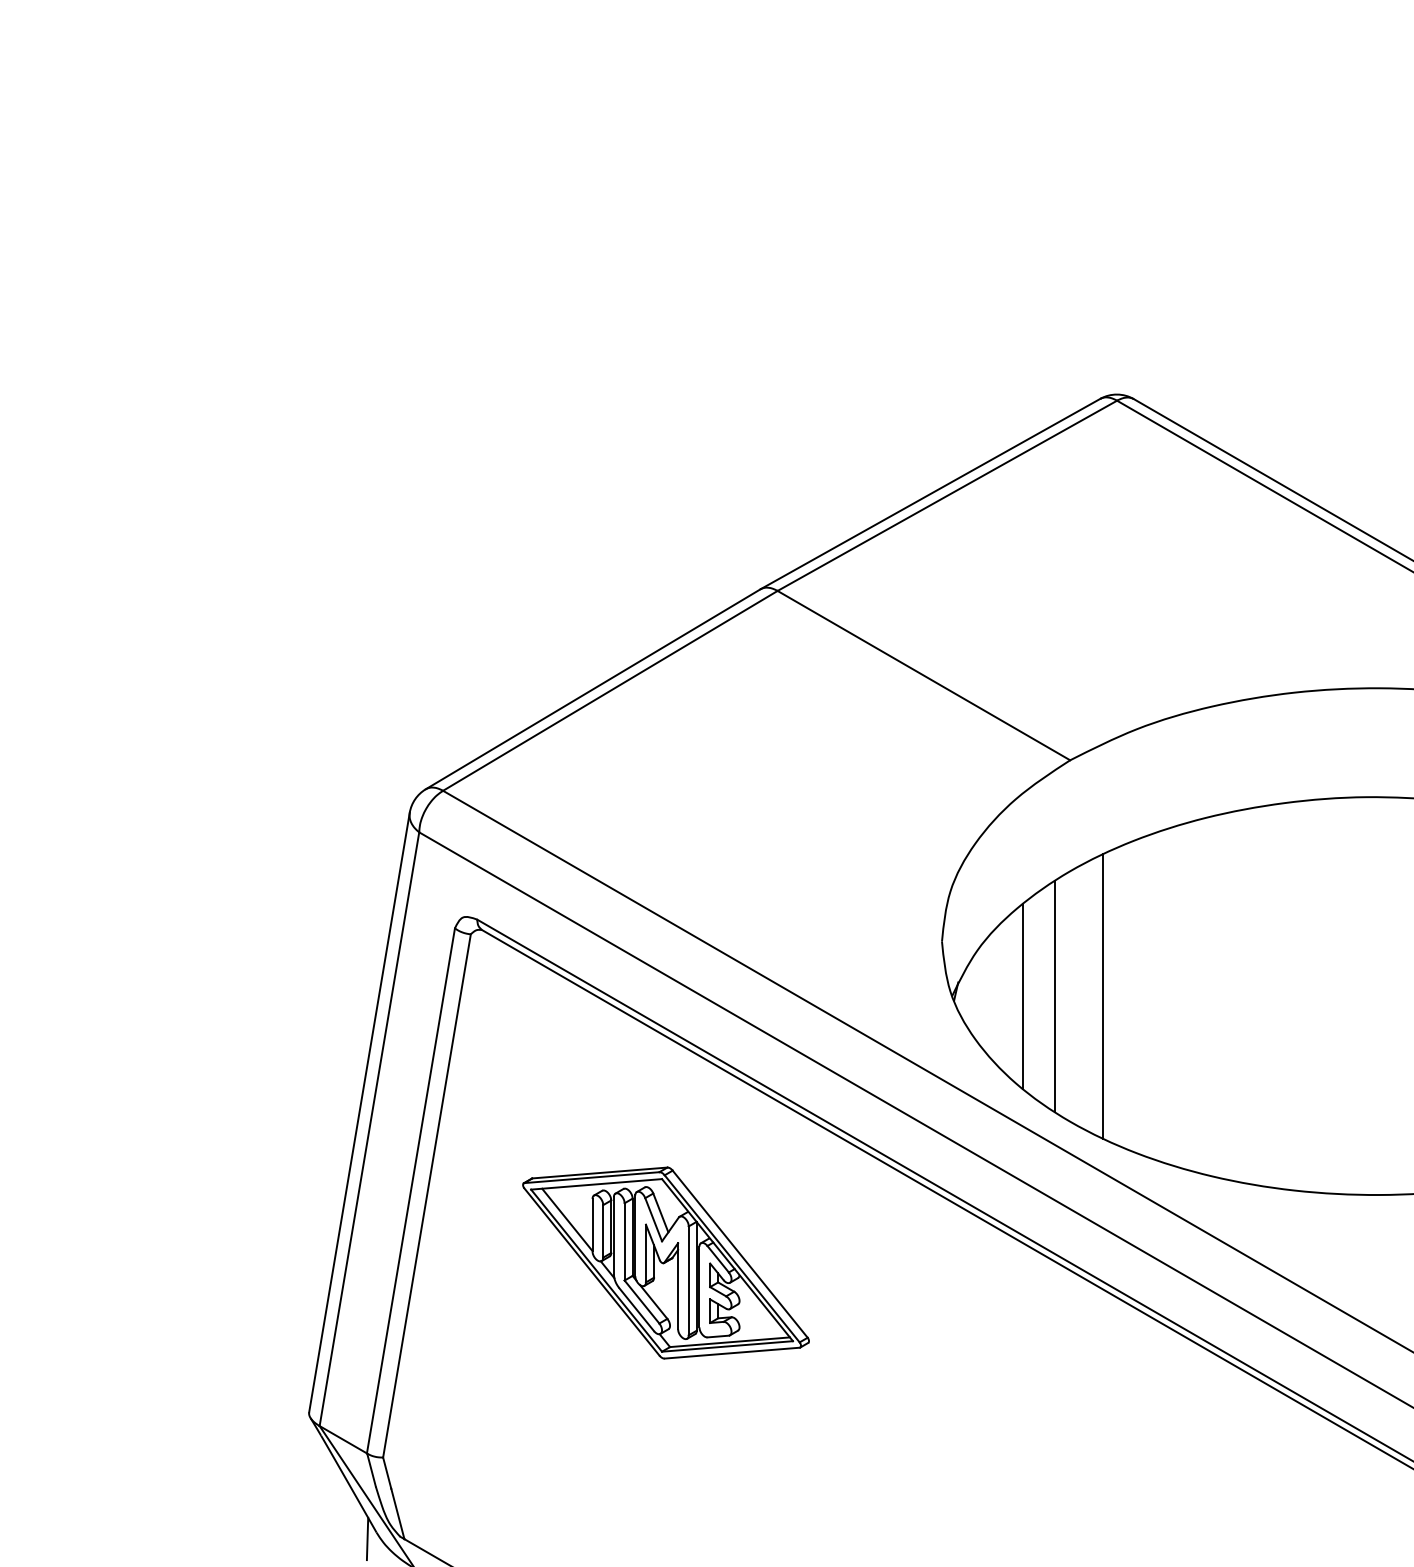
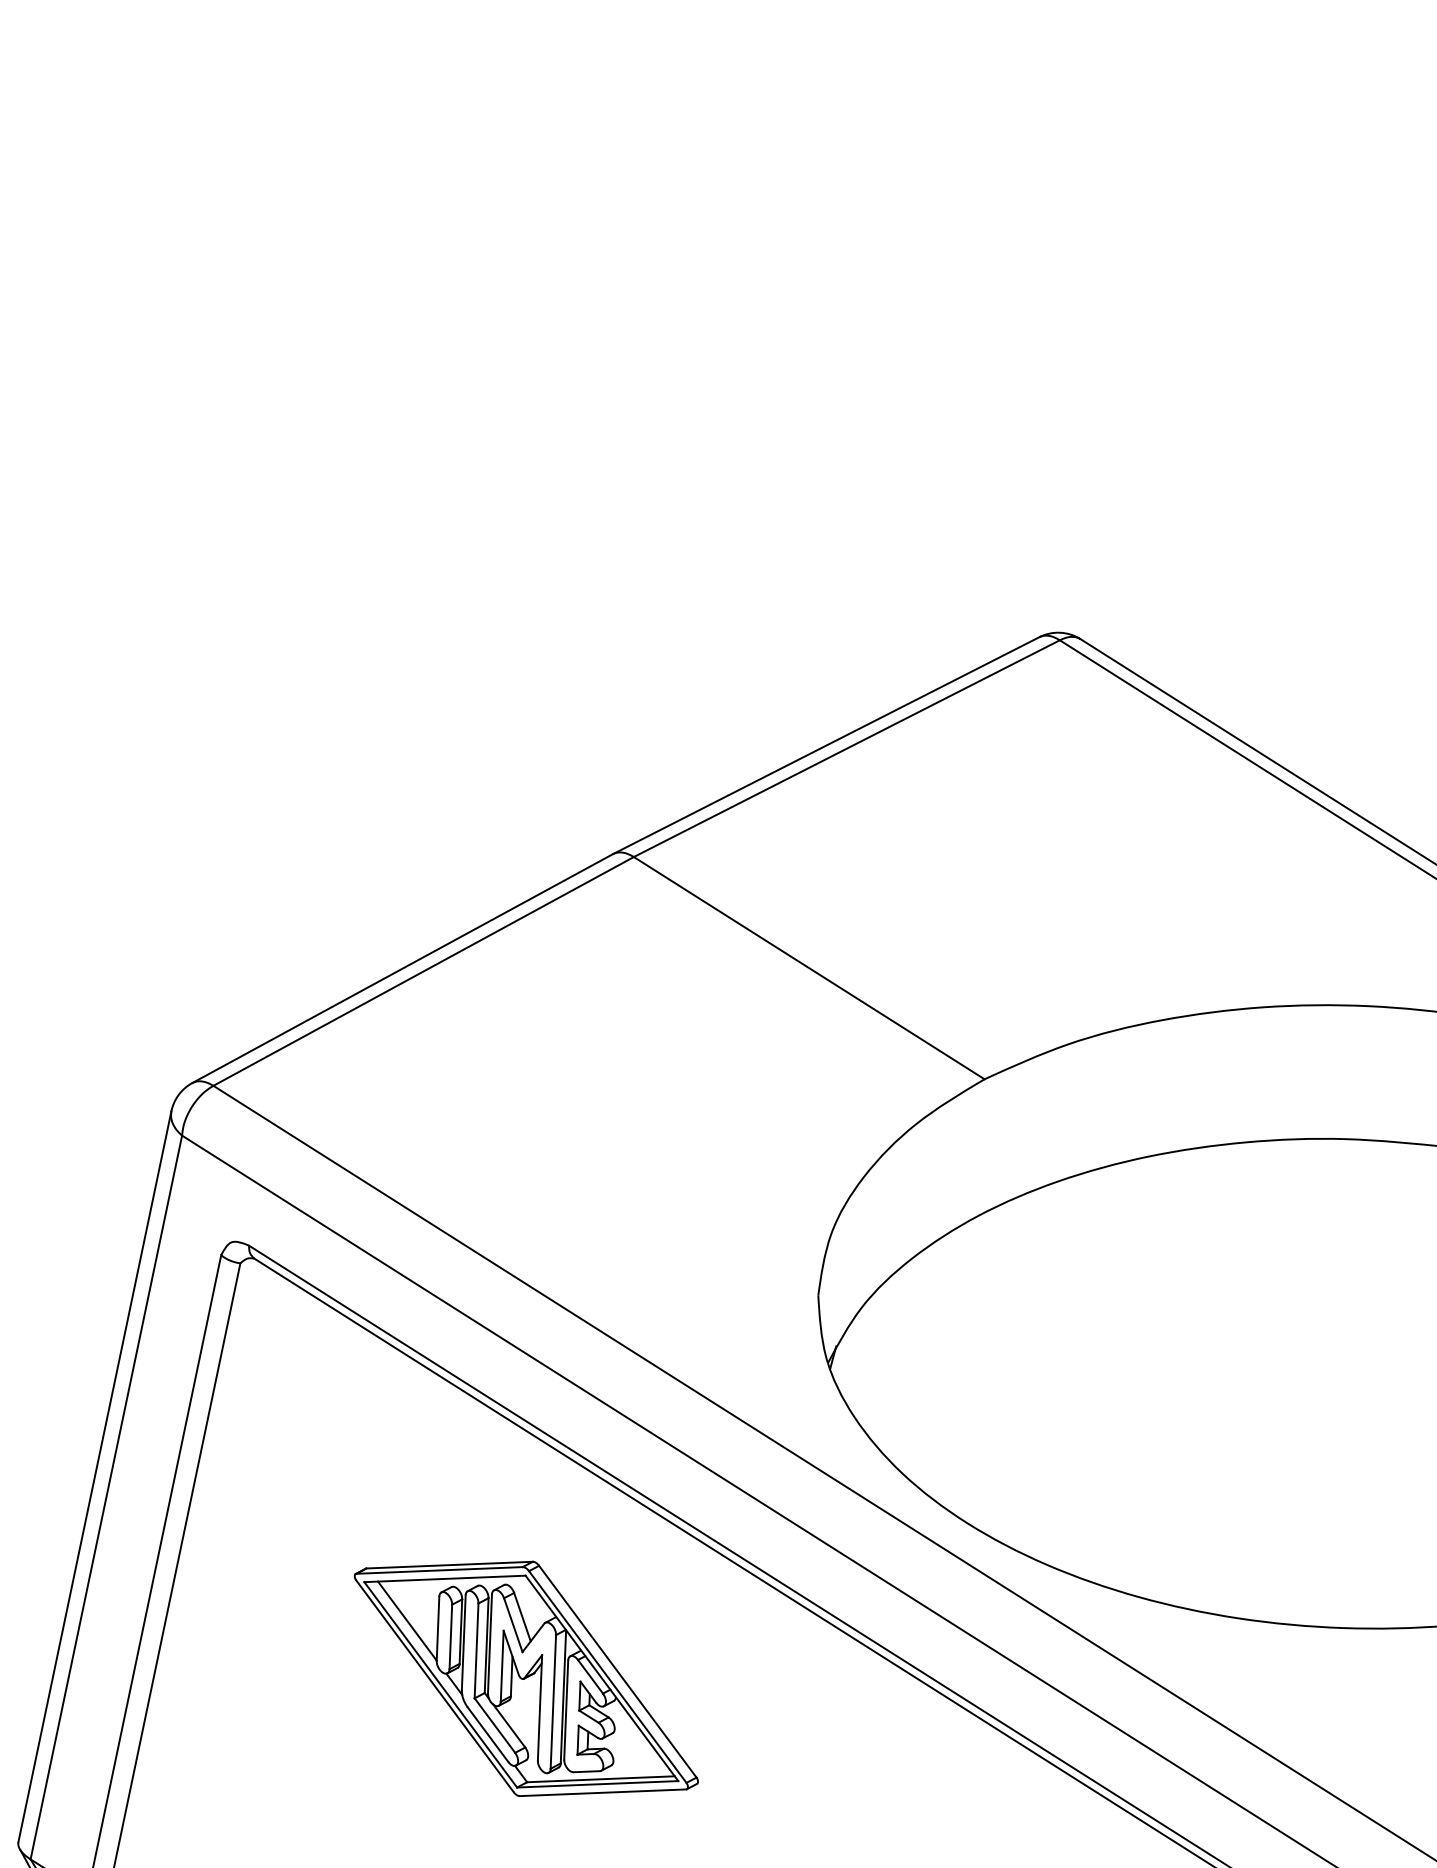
line: (1022, 996) -> (914, 1366), removed
line: (1054, 996) -> (953, 1368), removed
line: (1103, 996) -> (1013, 1370), removed
part: (665, 1262) -> (525, 1678), moved

